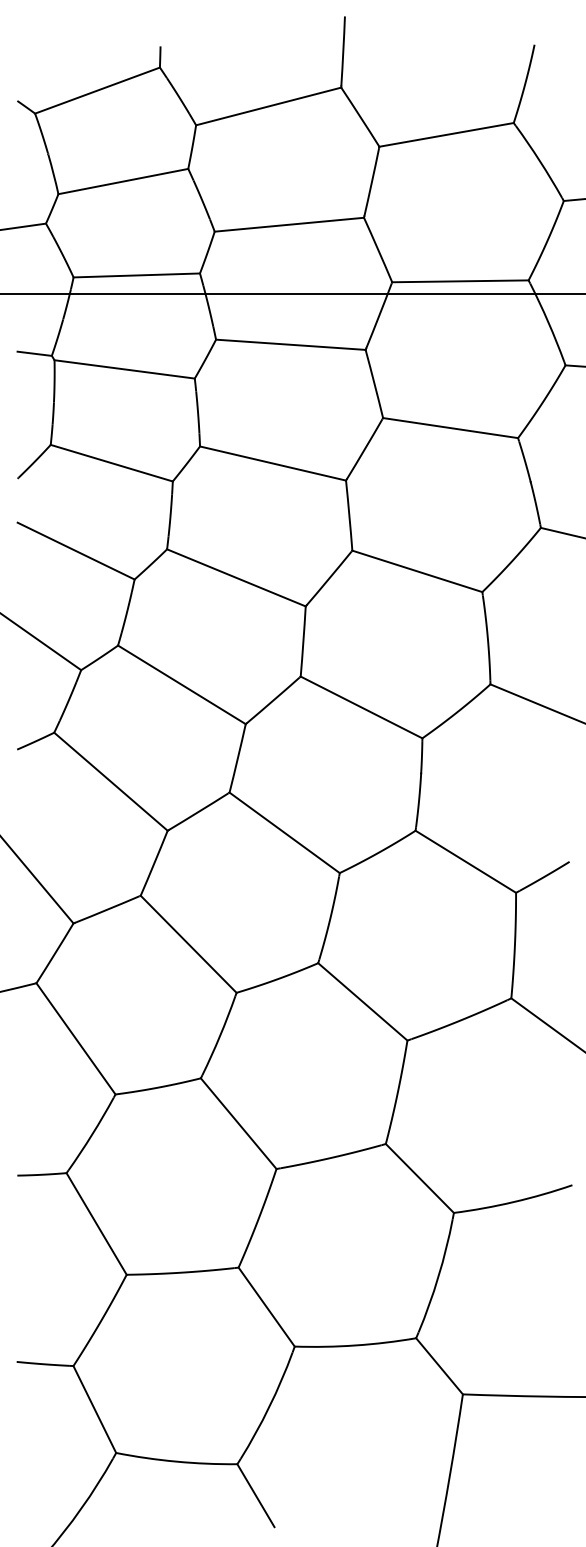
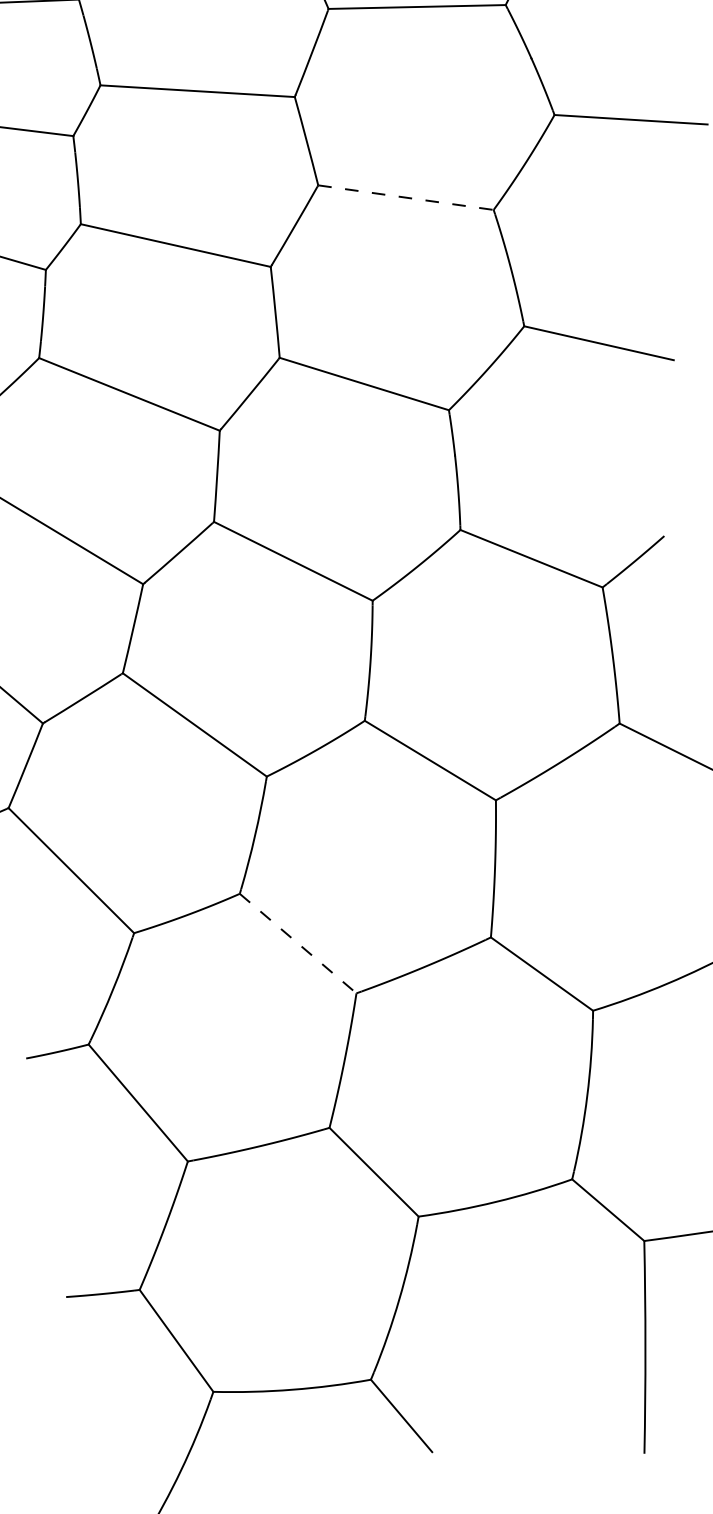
line: (417, 571) -> (406, 197), solid -> dashed
line: (239, 1124) -> (299, 944), solid -> dashed

